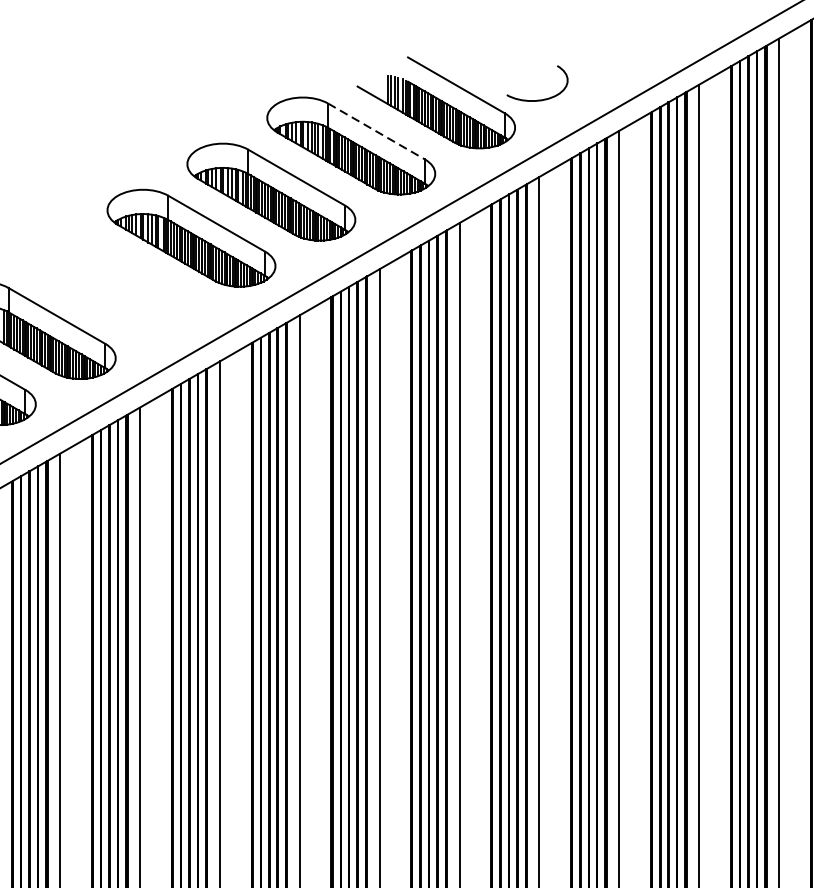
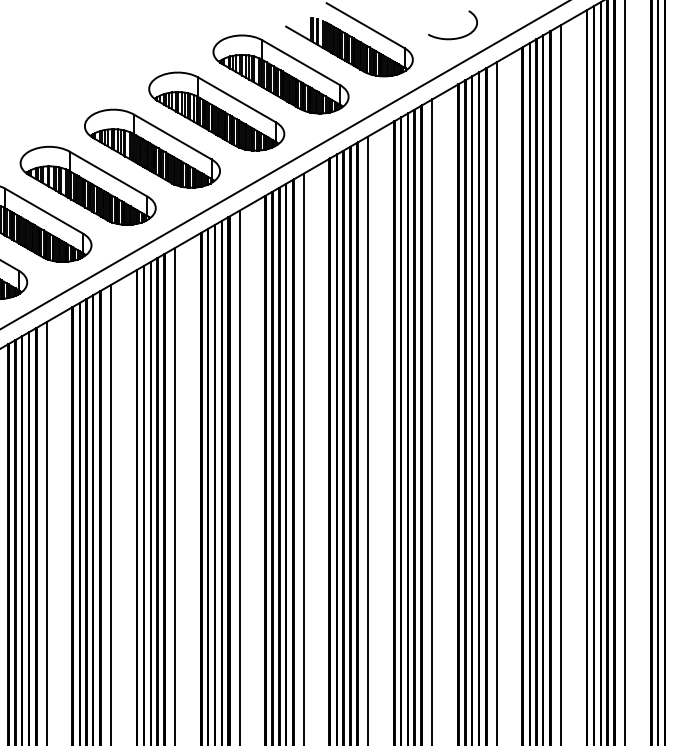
curve: (540, 98) -> (455, 37), moved
line: (376, 131) -> (301, 62), dashed -> solid
part: (110, 283) -> (87, 185), added

